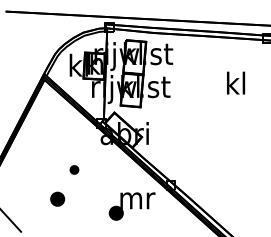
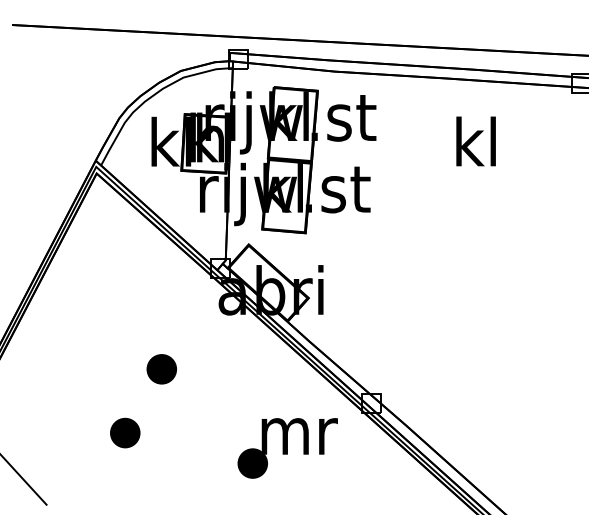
text: (236, 82) -> (477, 140), moved
part: (74, 169) -> (161, 368), size x1.67

